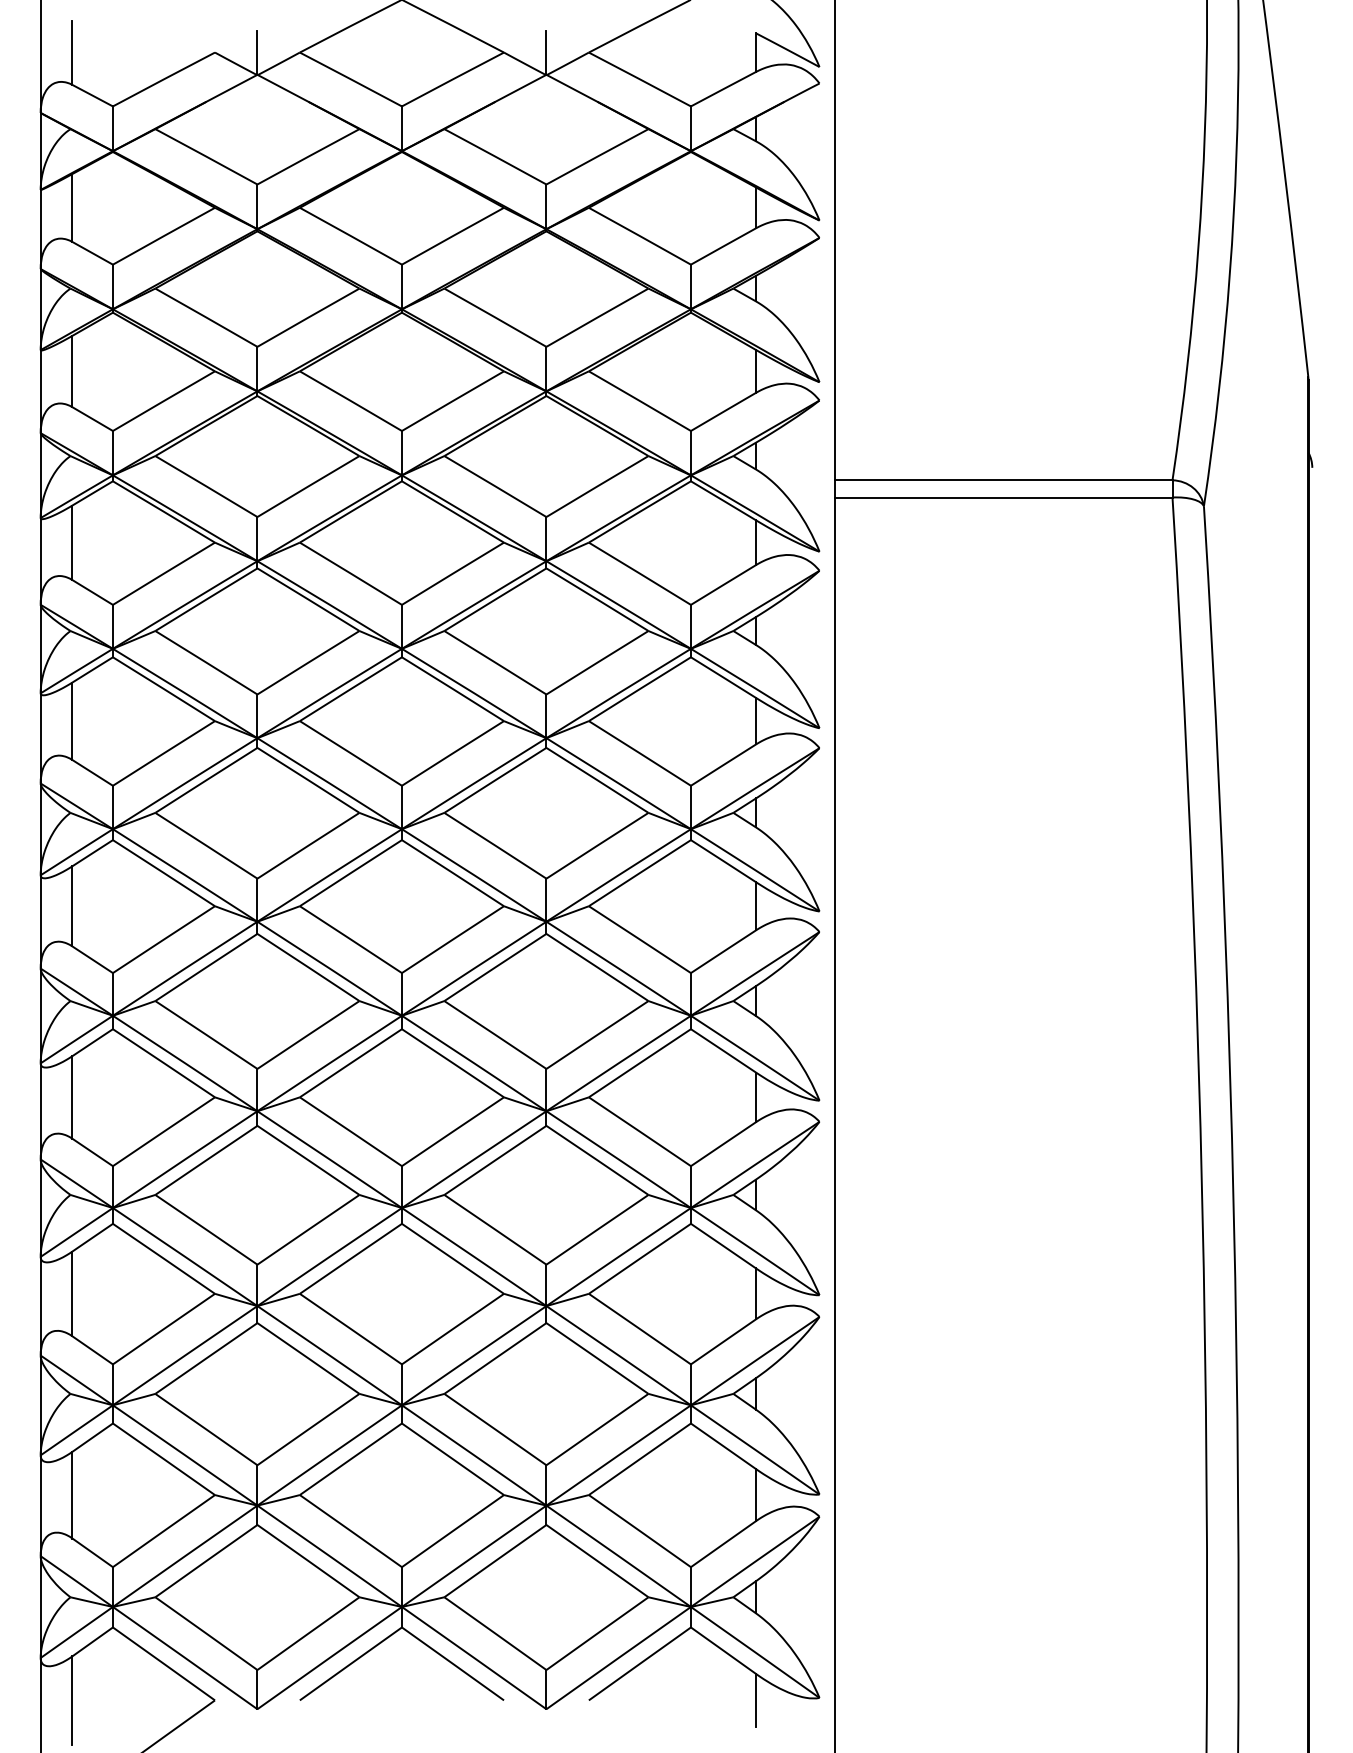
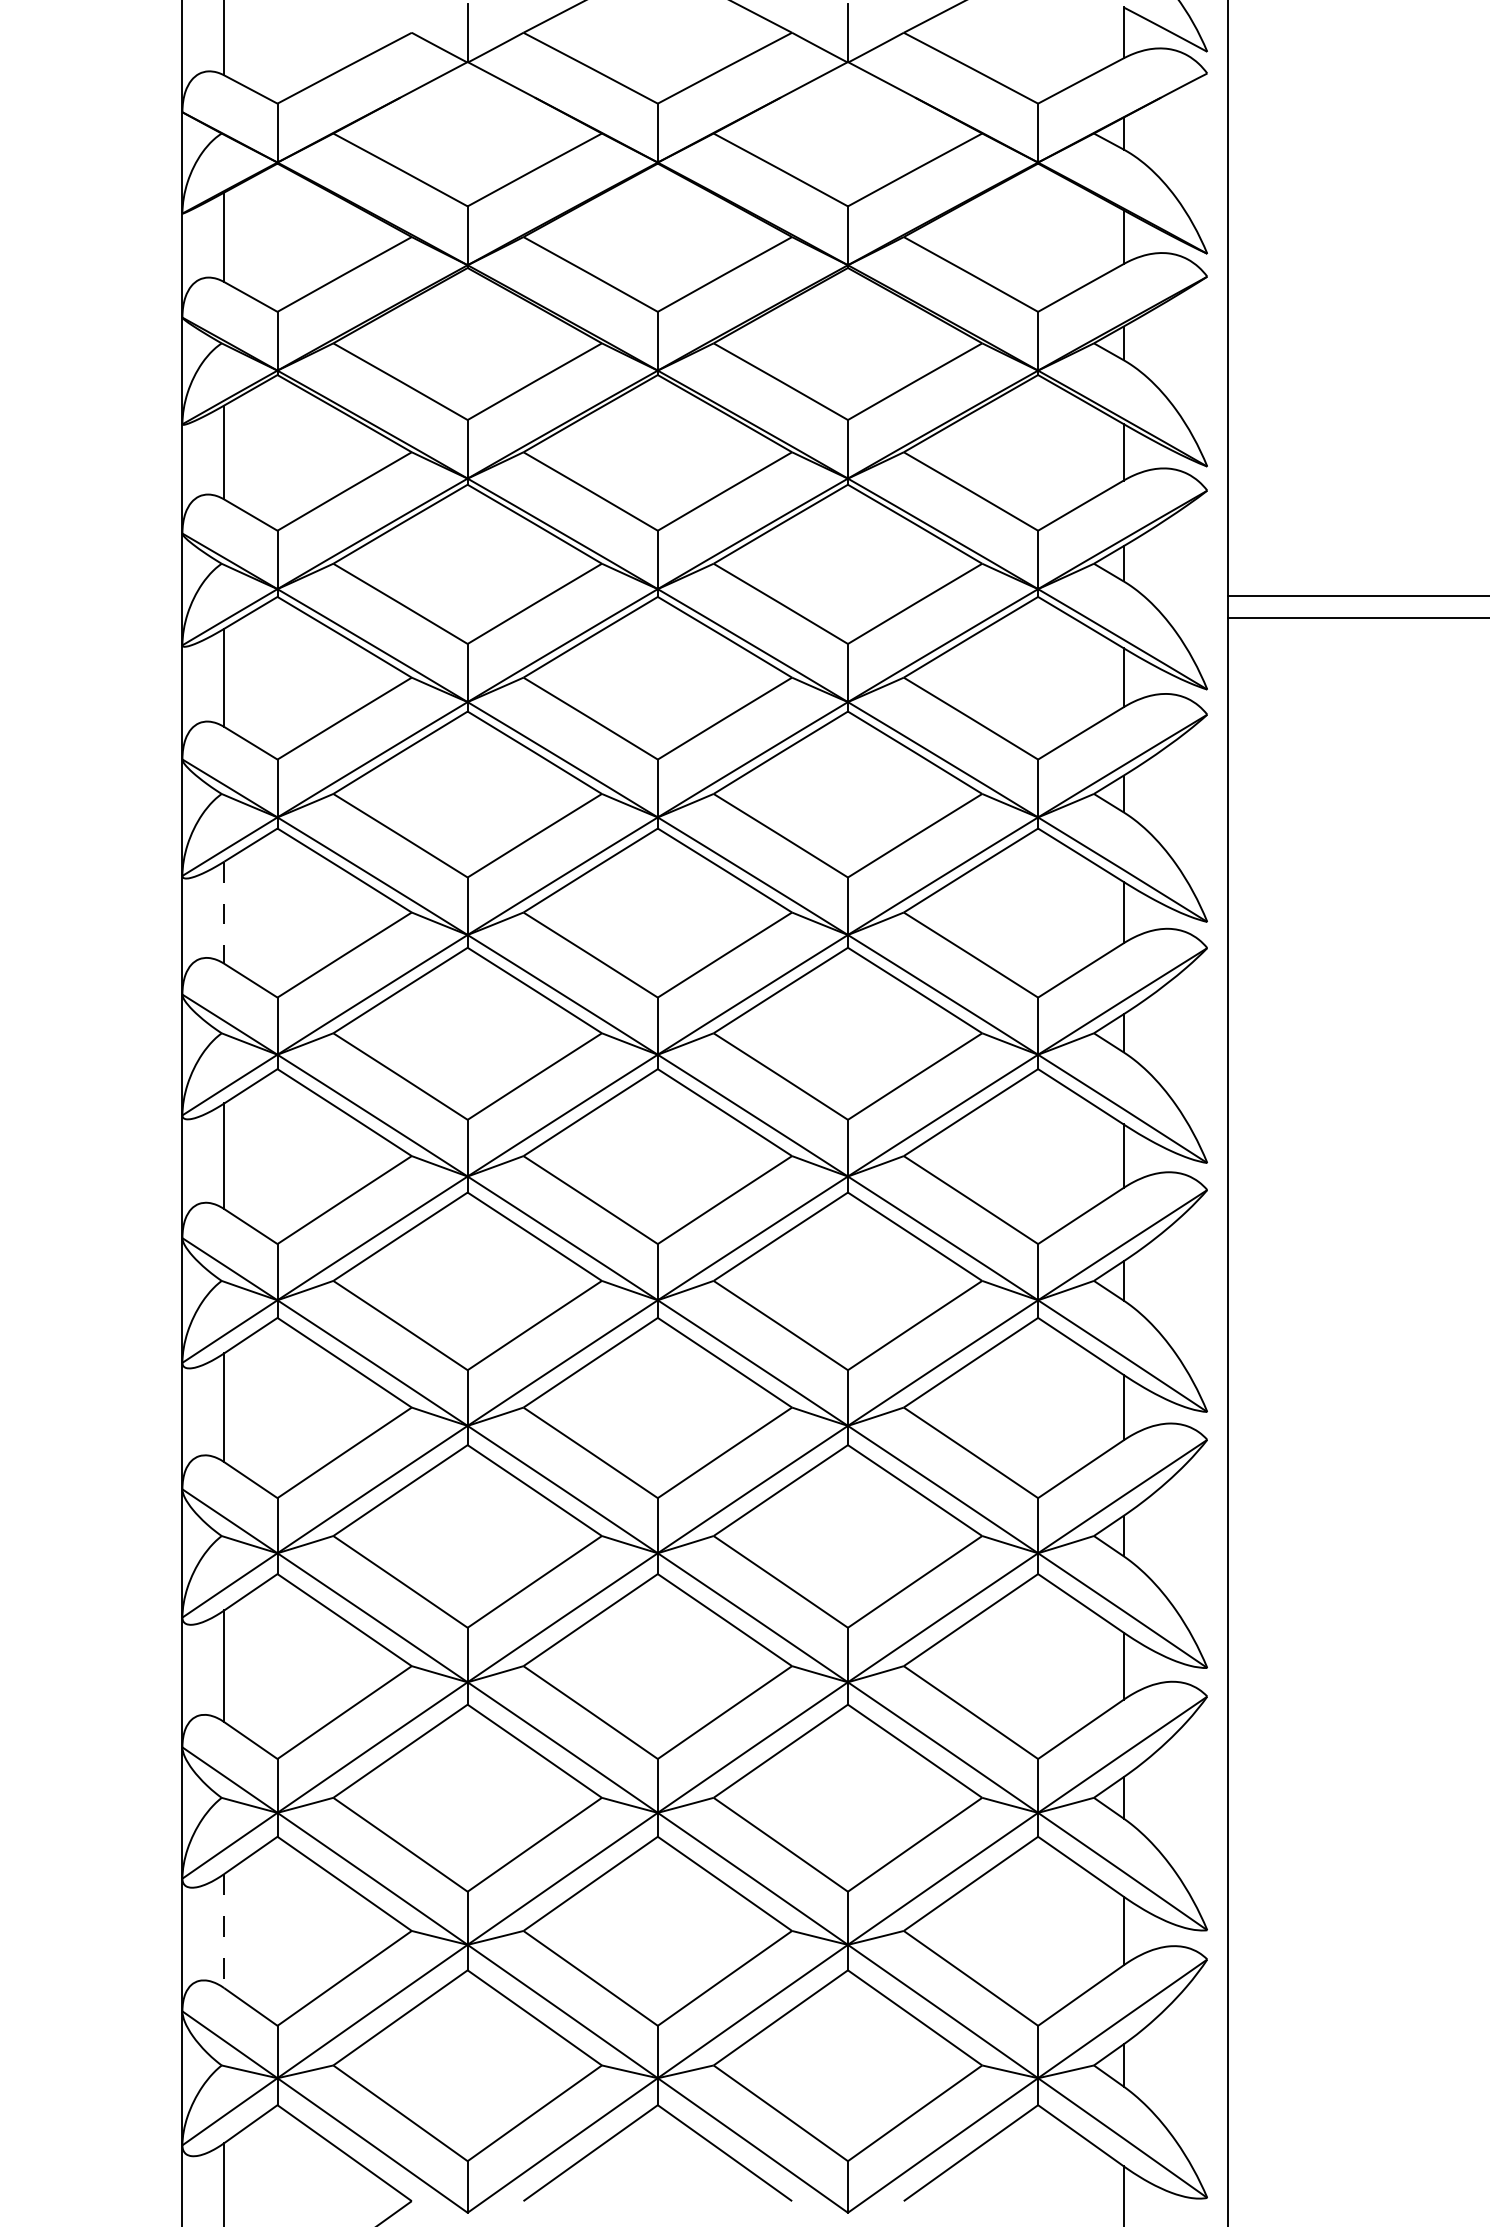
line: (72, 721) -> (224, 913), solid -> dashed
line: (72, 1495) -> (224, 1931), solid -> dashed

